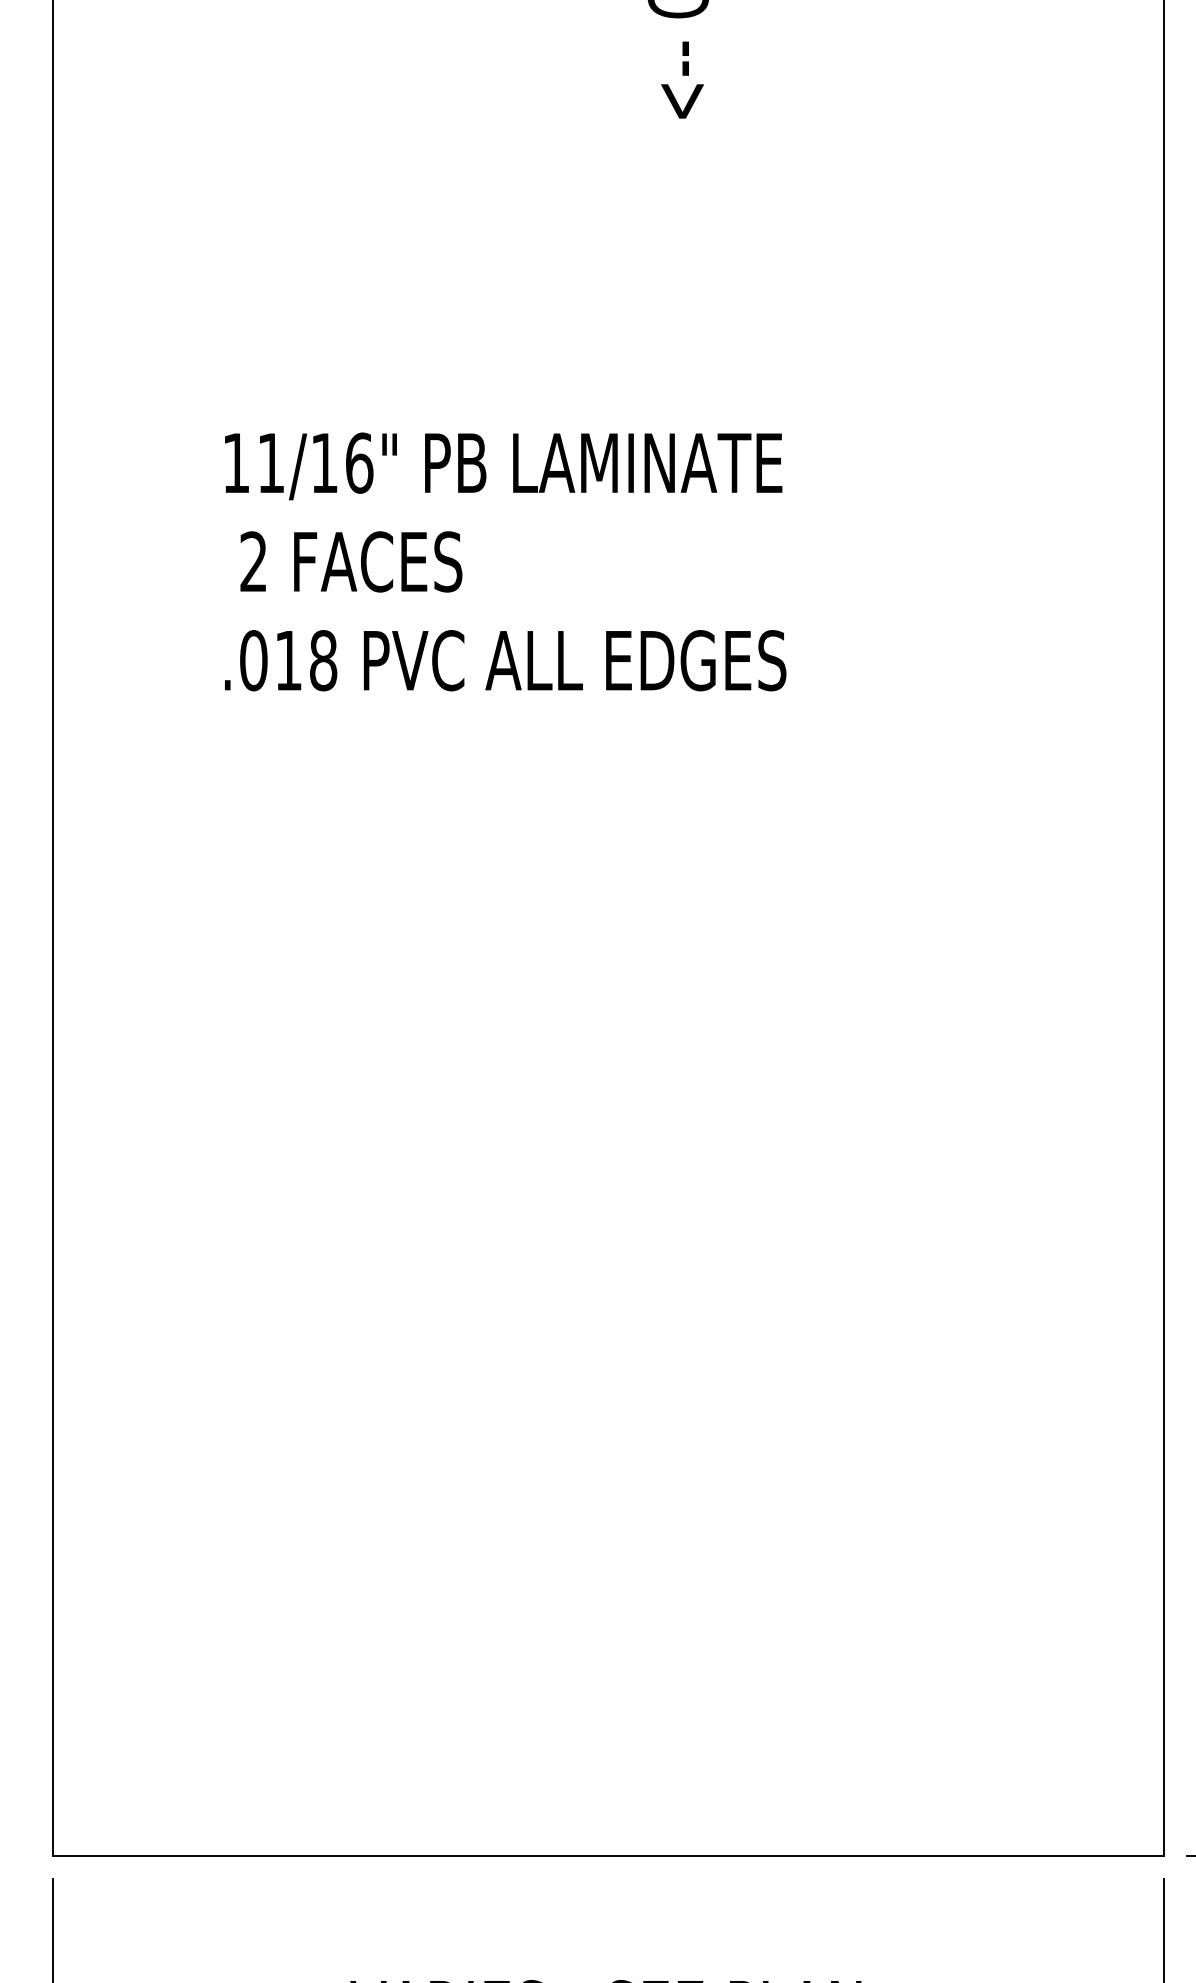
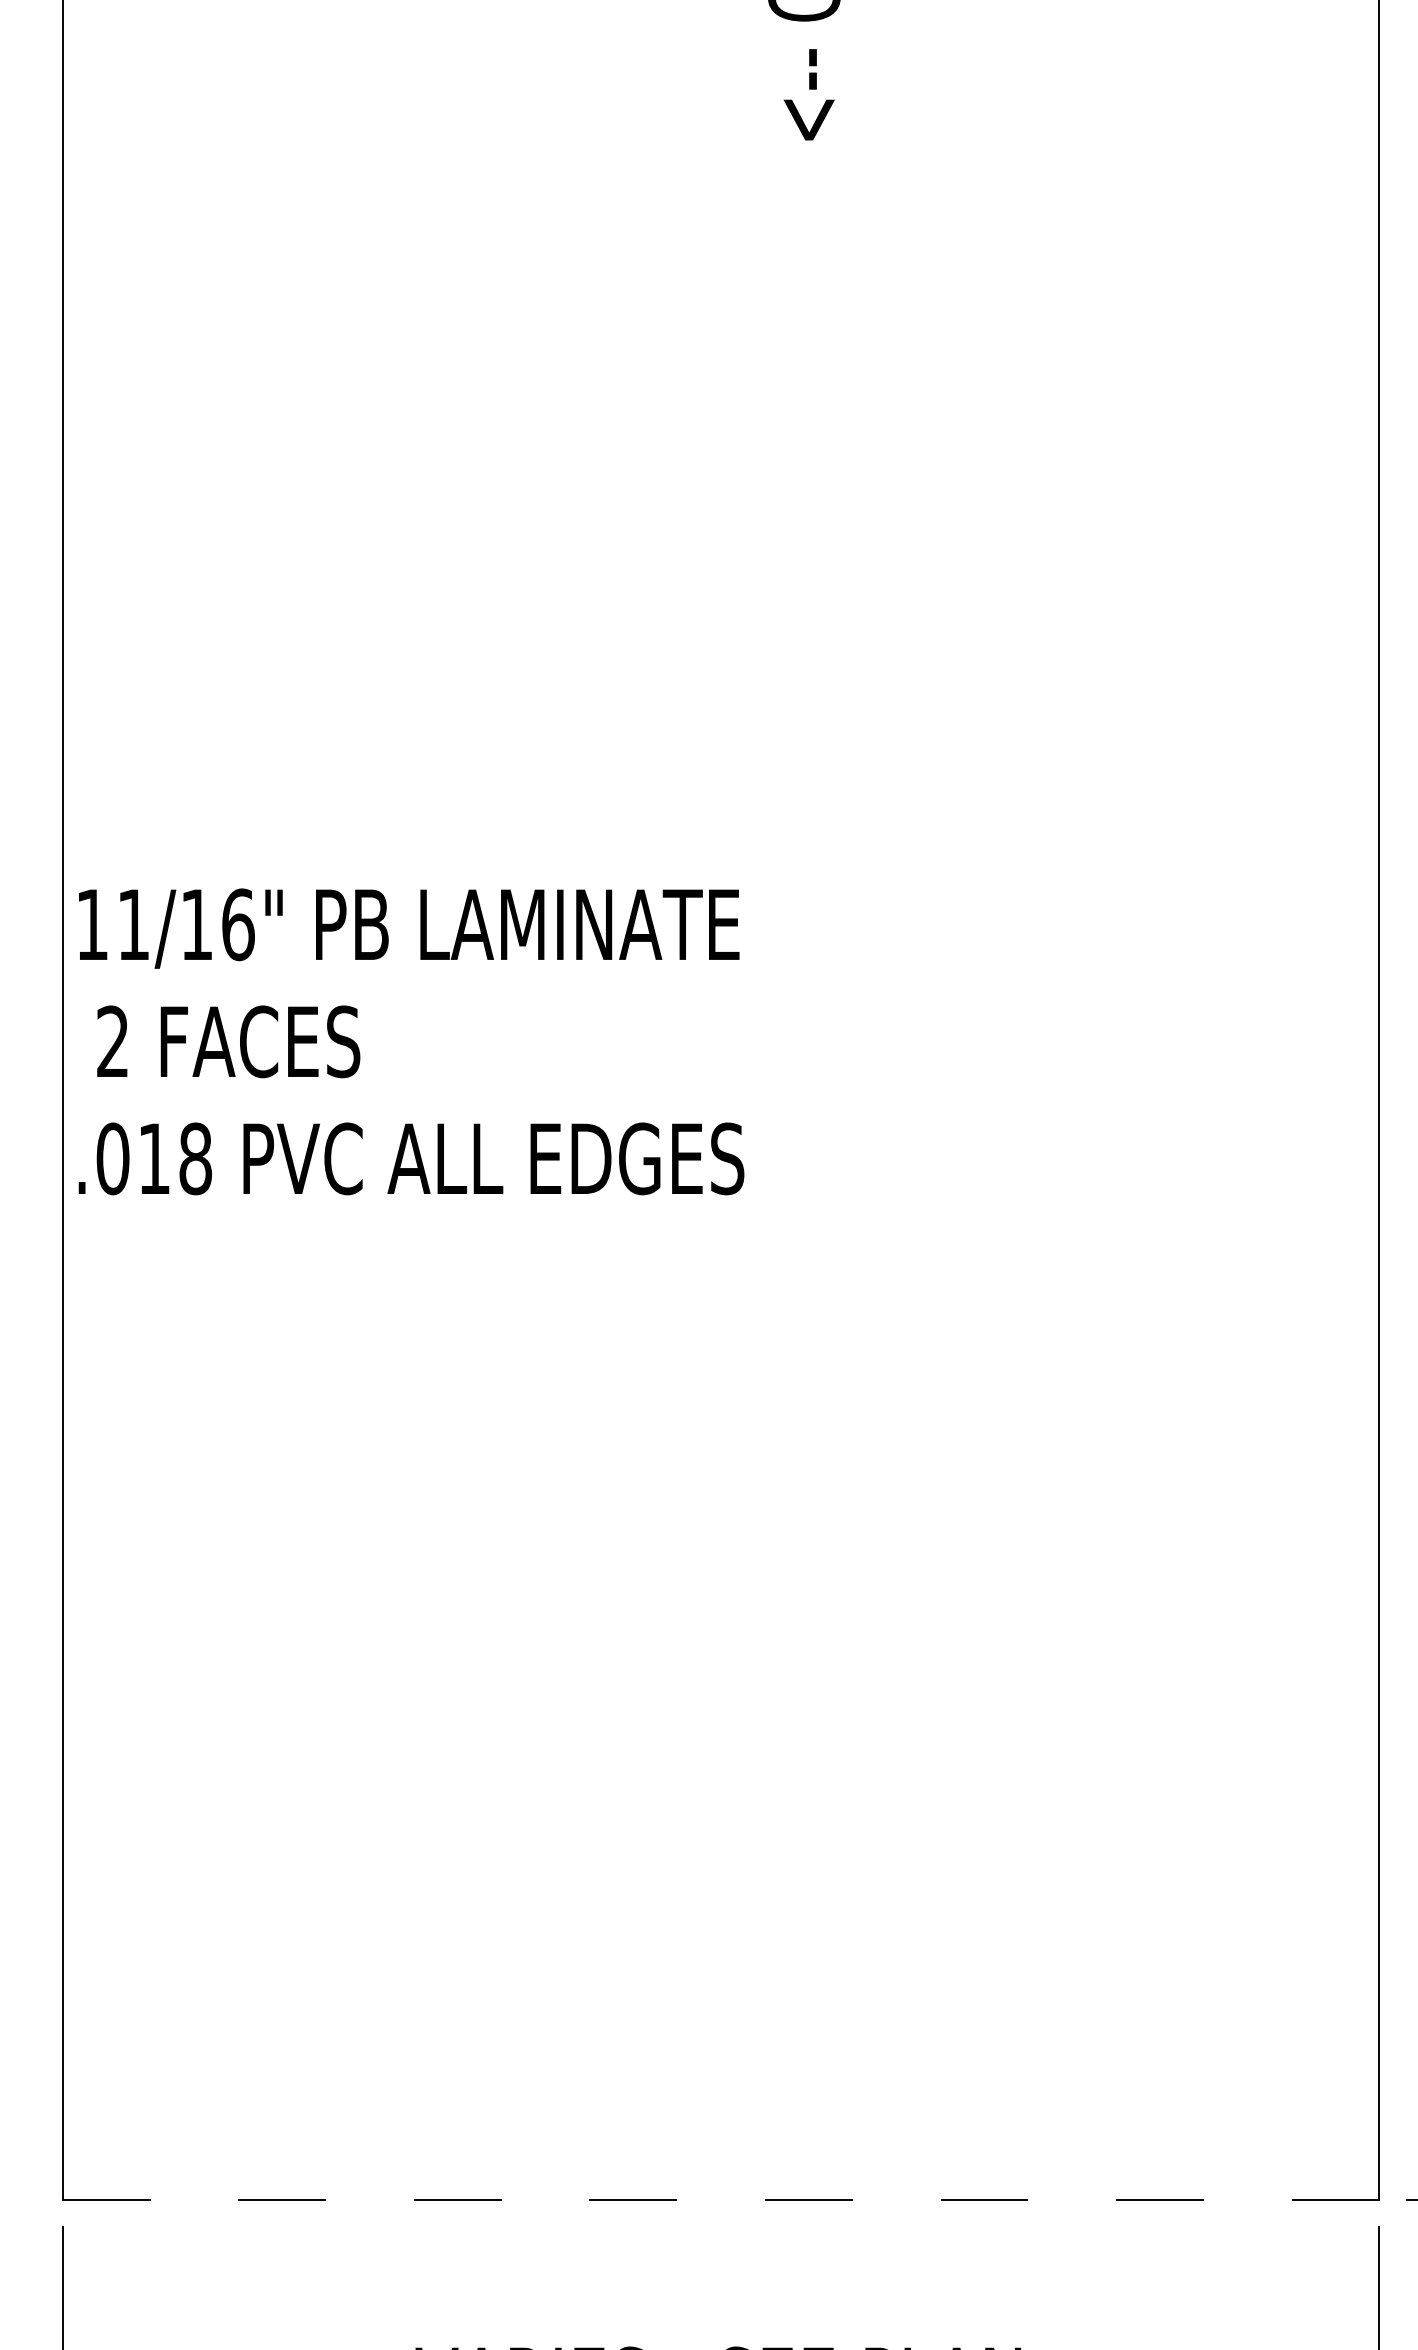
text: (505, 561) -> (411, 1041), moved
line: (607, 1855) -> (720, 2199), solid -> dashed

